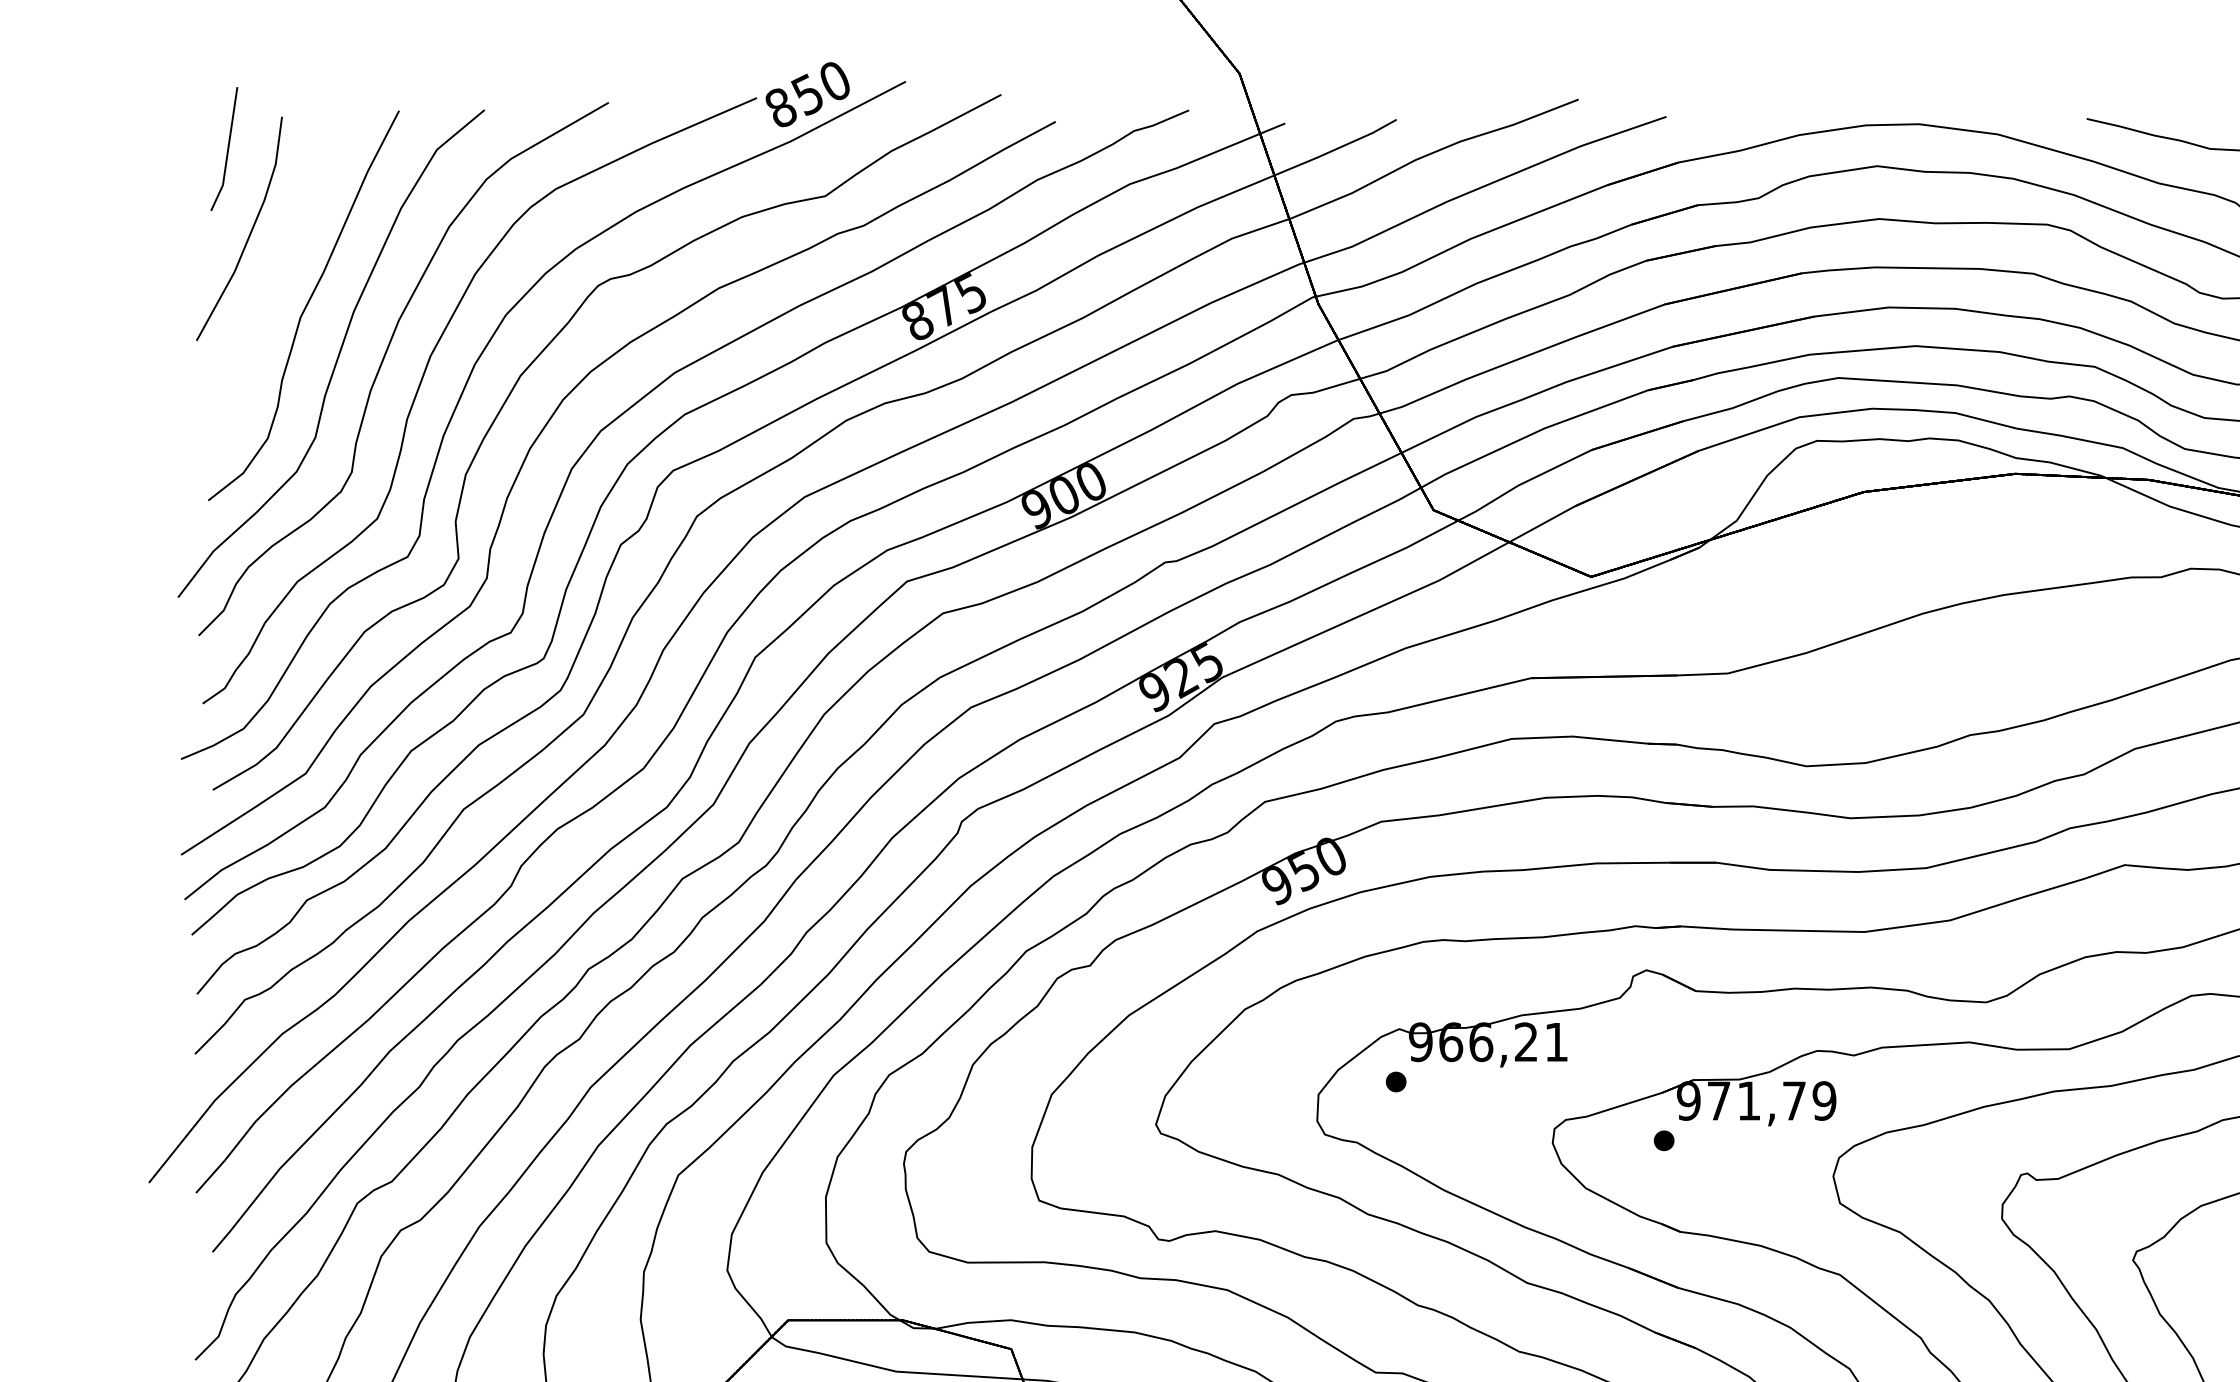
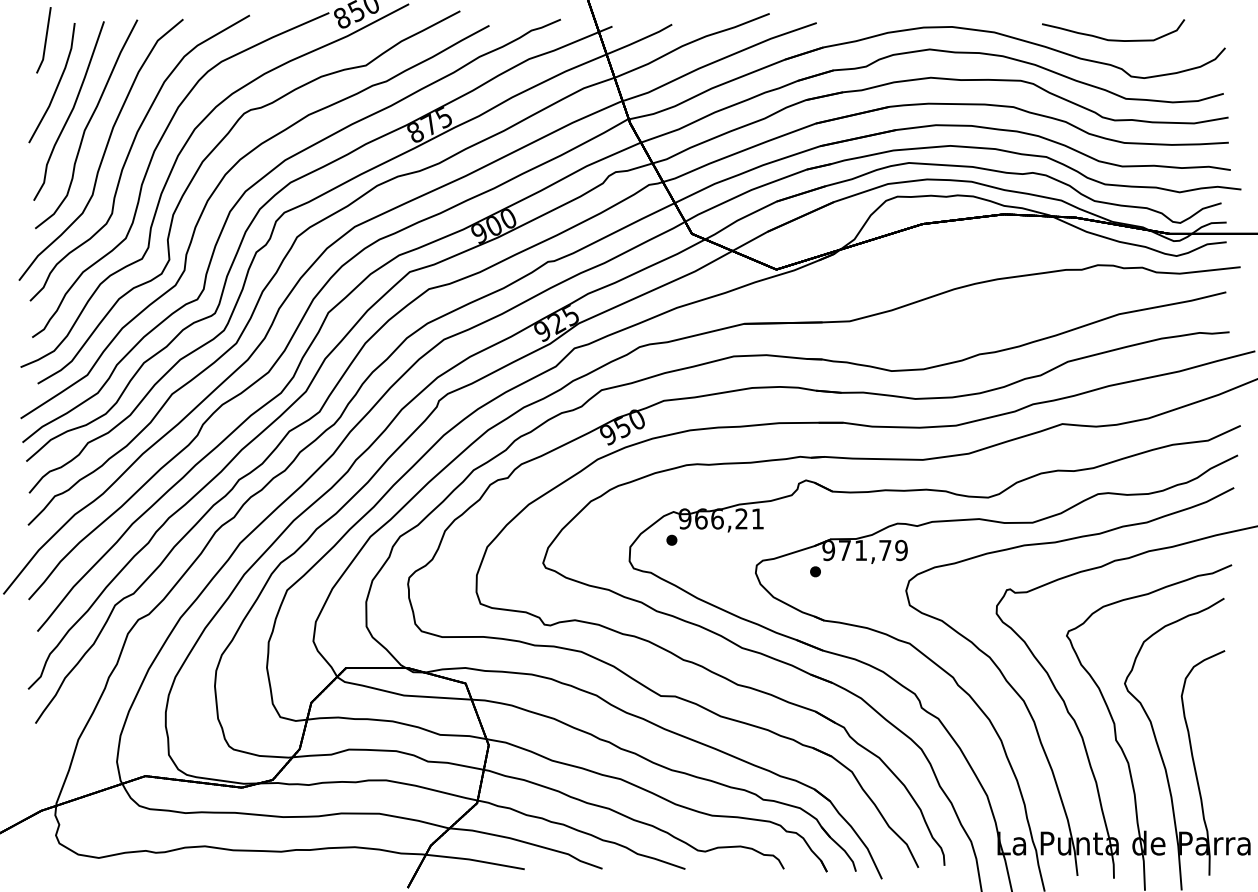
part: (270, 280) -> (68, 110), added

